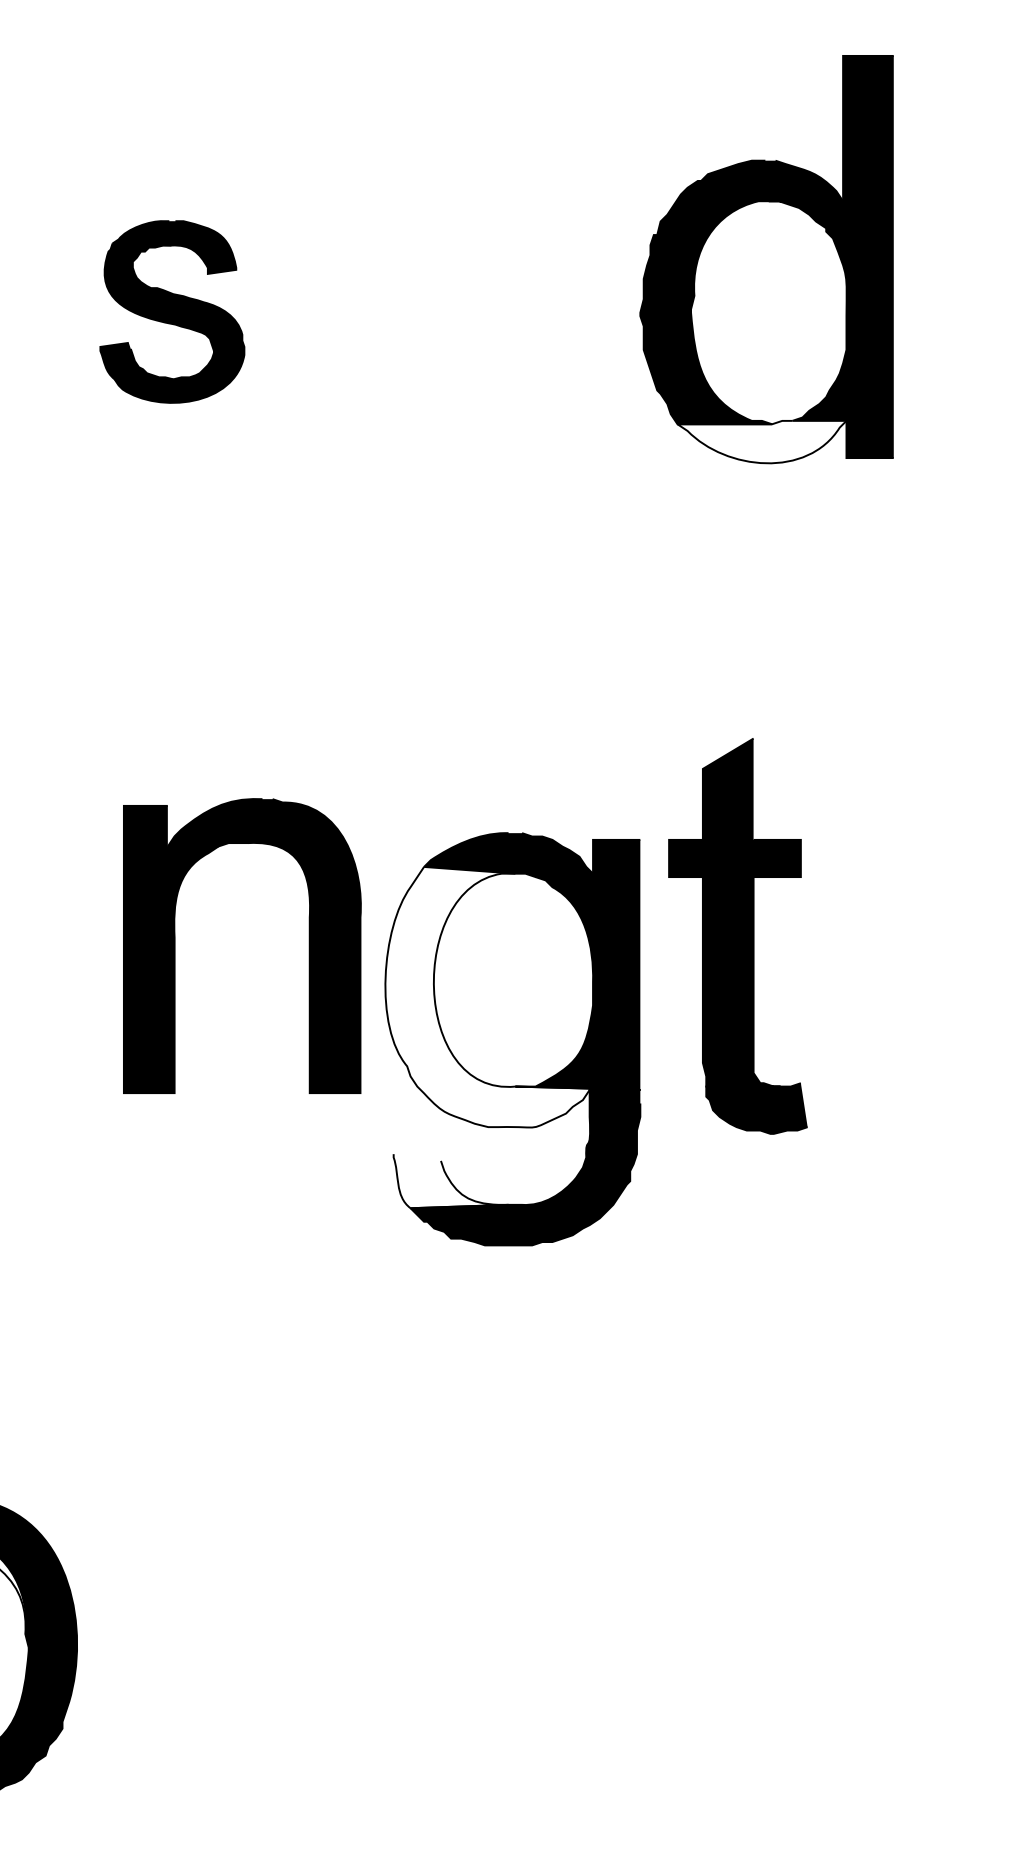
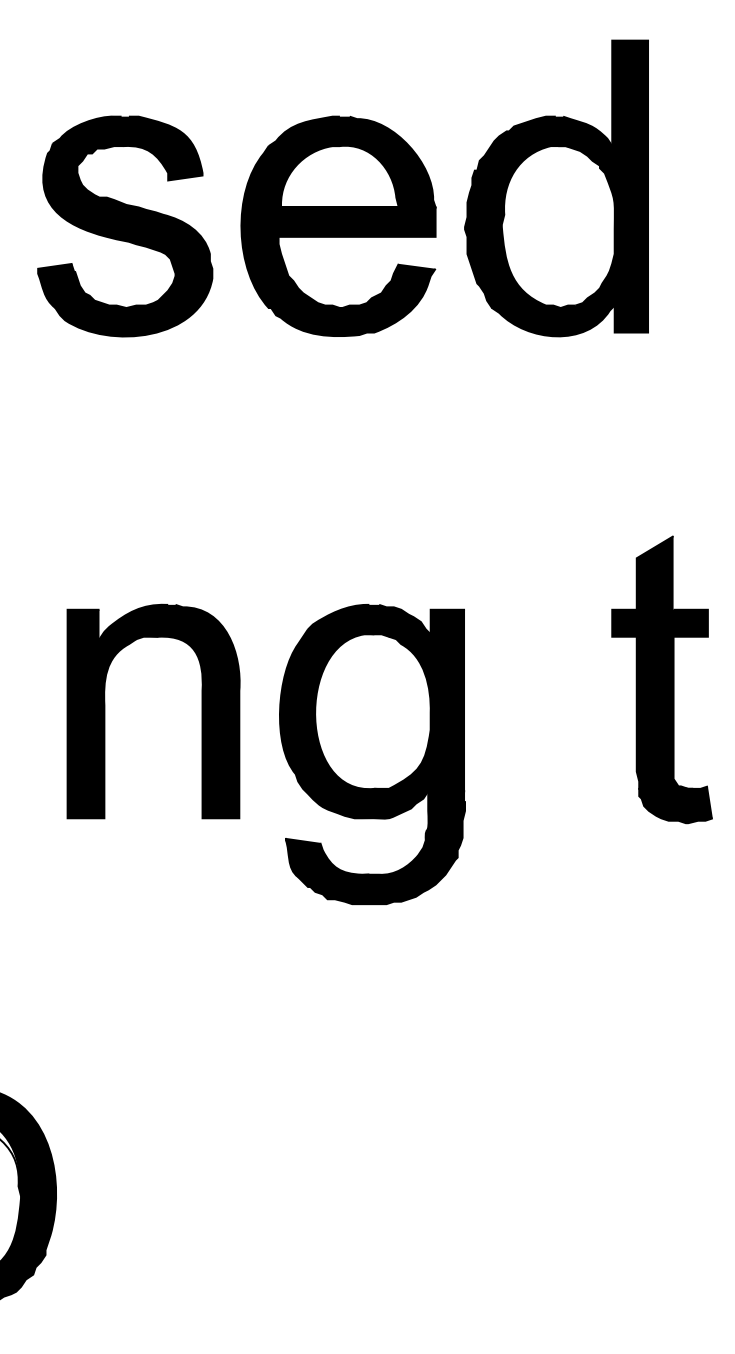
part: (172, 311) -> (125, 226), size x1.67
part: (465, 311) -> (338, 226), added
fill: (761, 441) -> (552, 320), added
part: (737, 936) -> (661, 679), moved
part: (308, 945) -> (201, 711), moved
fill: (512, 996) -> (372, 723), added
fill: (450, 1181) -> (327, 857), added

